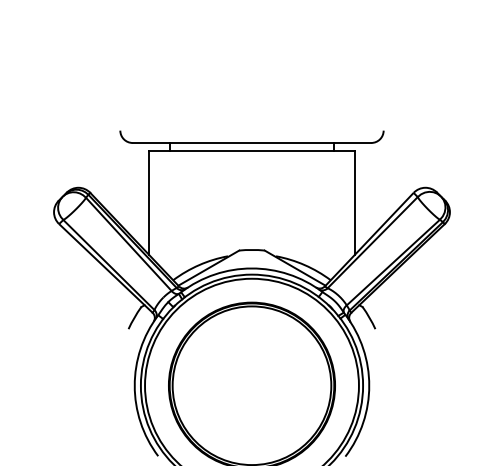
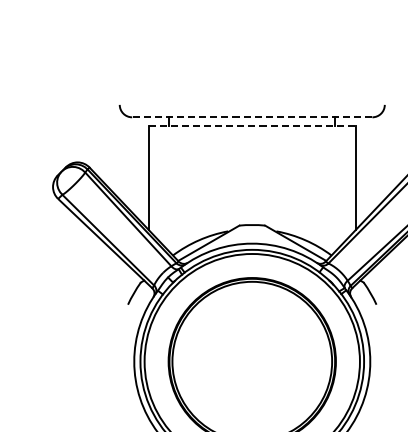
line: (251, 142) -> (251, 116), solid -> dashed
line: (252, 151) -> (252, 125), solid -> dashed

